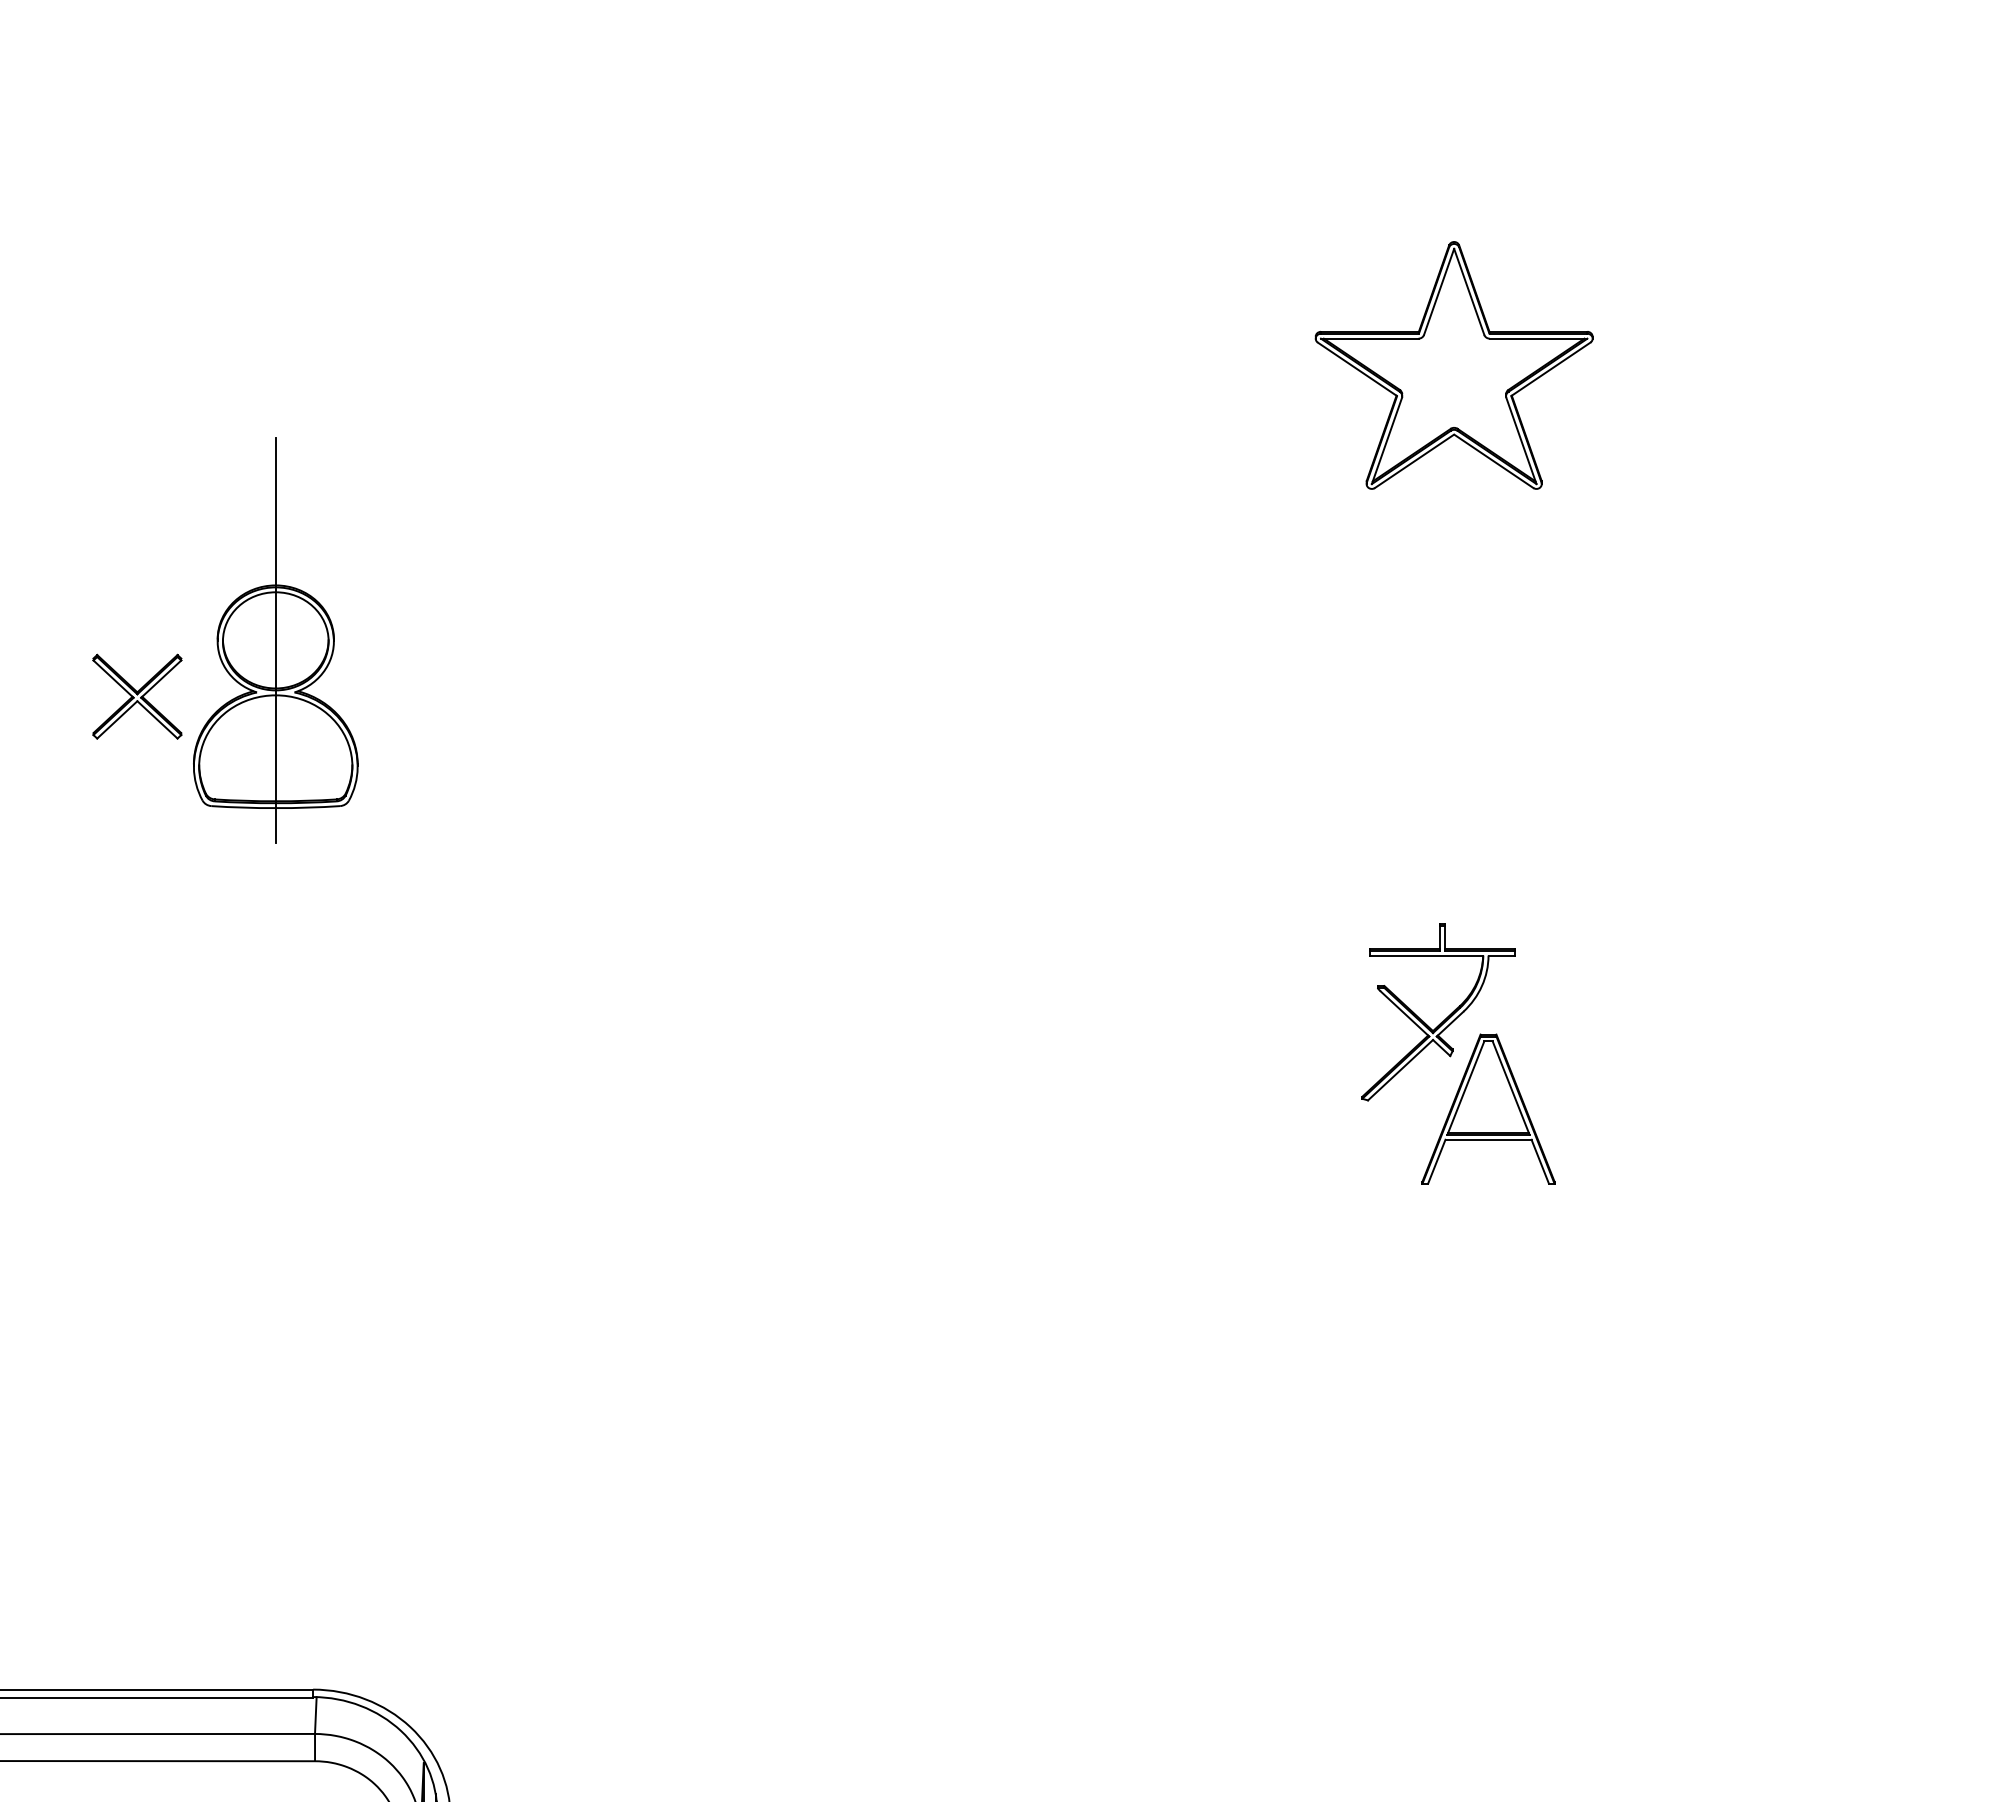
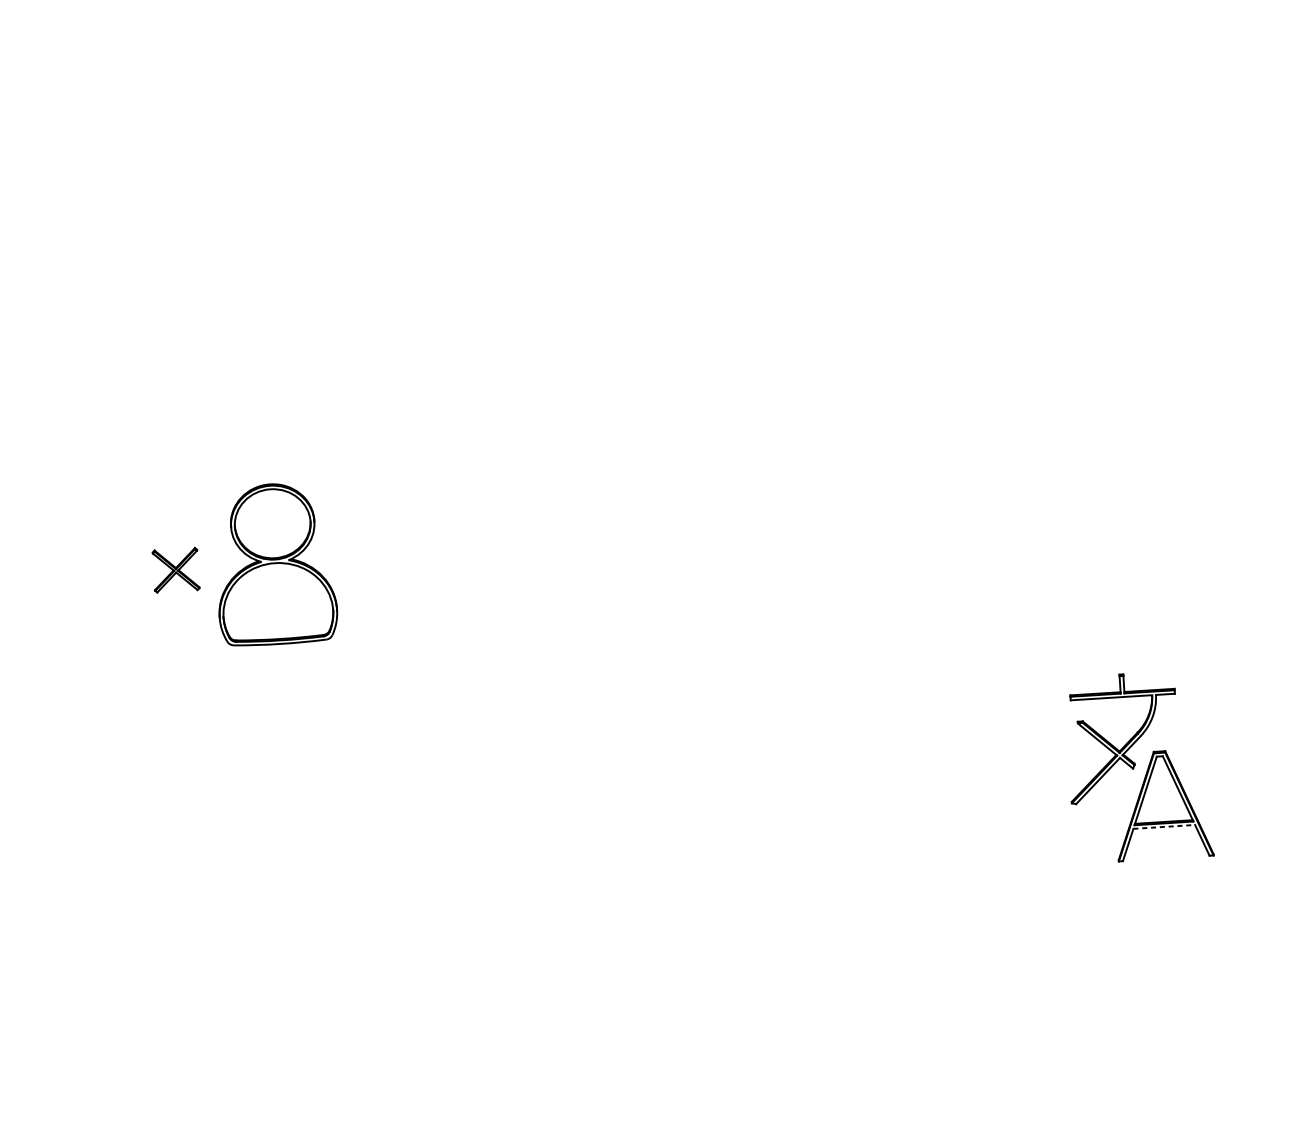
part: (1453, 365) -> (1104, 273), removed
line: (275, 639) -> (272, 523), removed
part: (137, 696) -> (176, 570), size x0.7
line: (1489, 1139) -> (1164, 826), solid -> dashed

